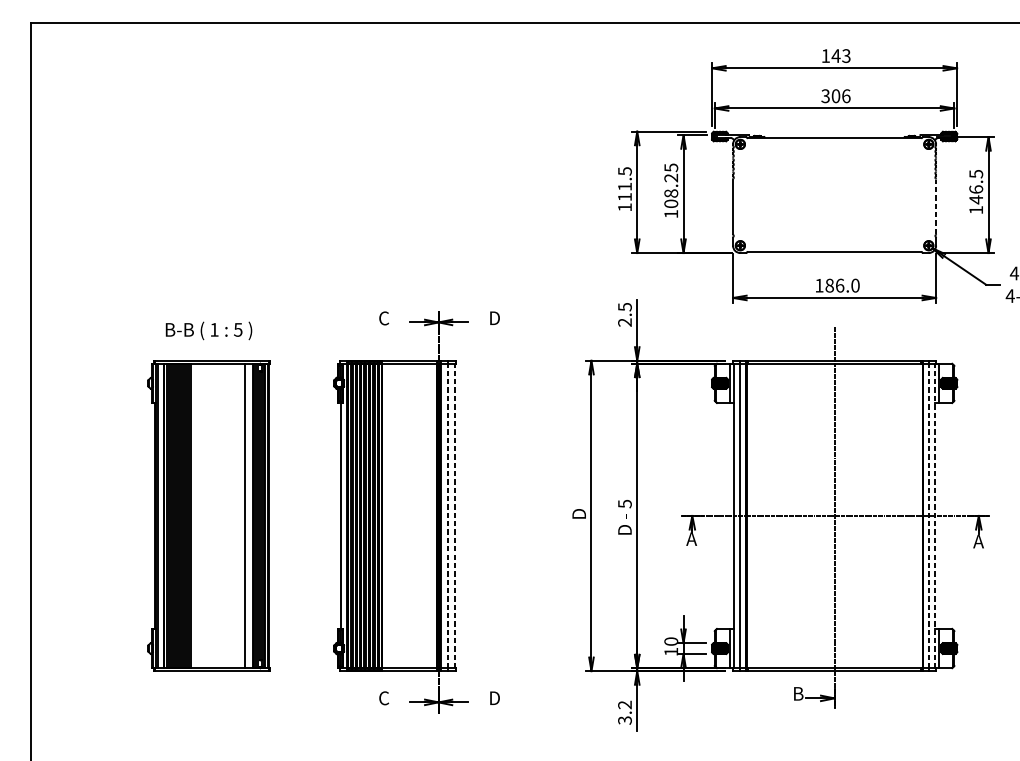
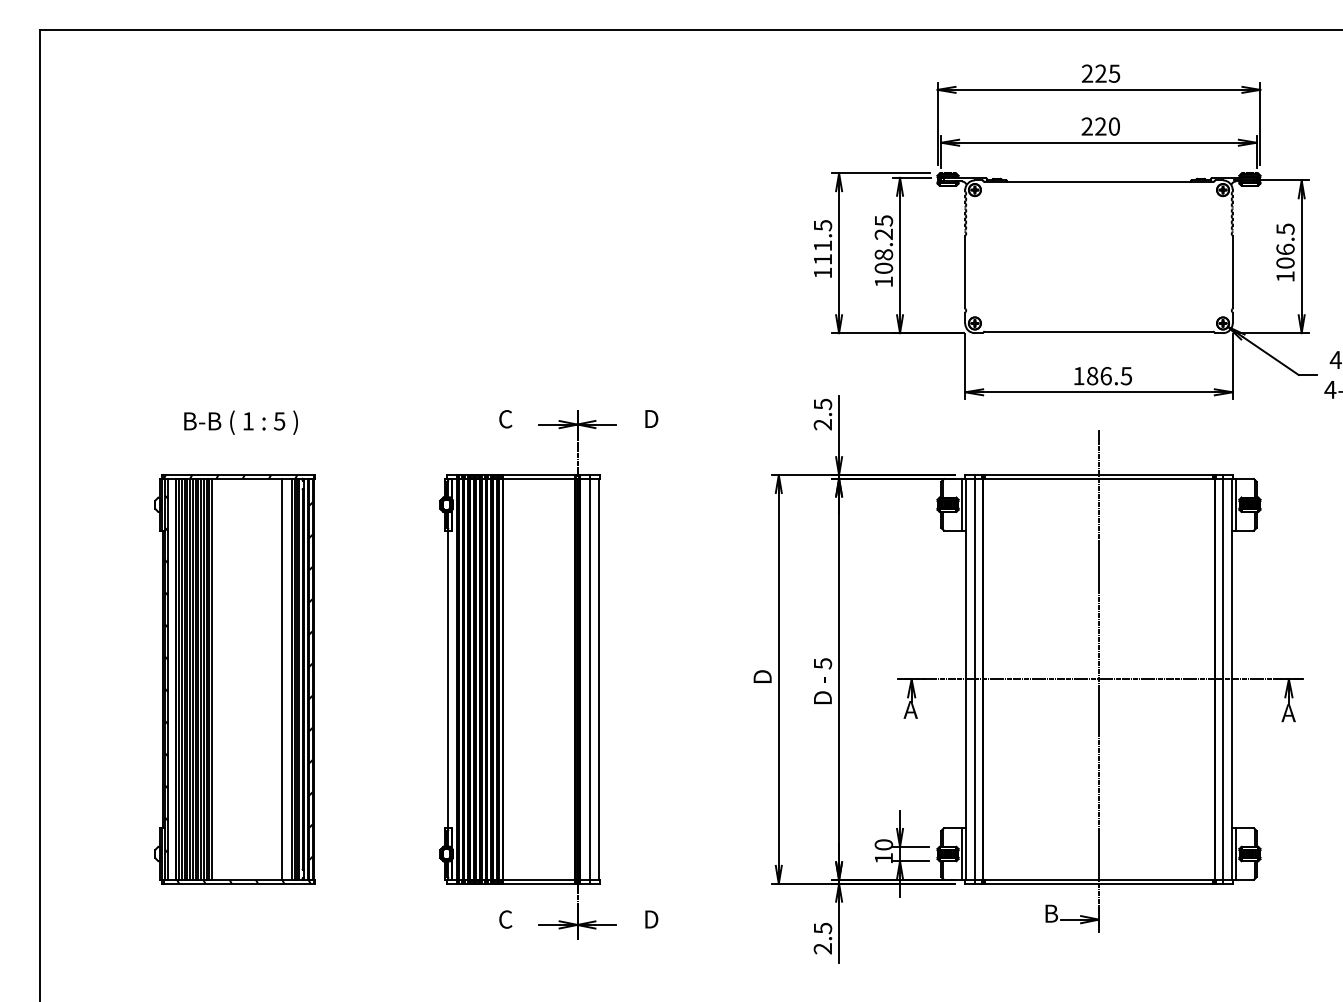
text: (835, 55) -> (1100, 73), 143 -> 225
text: (835, 96) -> (1100, 126), 306 -> 220
text: (976, 200) -> (1285, 263), 146.5 -> 106.5
line: (935, 206) -> (1232, 272), dashed -> solid
text: (855, 285) -> (1126, 376), 186.0 -> 186.5
text: (208, 330) -> (240, 422), moved
part: (208, 516) -> (234, 679), moved
line: (448, 516) -> (590, 679), dashed -> solid
line: (455, 516) -> (599, 679), dashed -> solid
line: (929, 516) -> (1223, 679), dashed -> solid
line: (935, 516) -> (1231, 679), dashed -> solid
text: (624, 712) -> (822, 938), 3.2 -> 2.5

